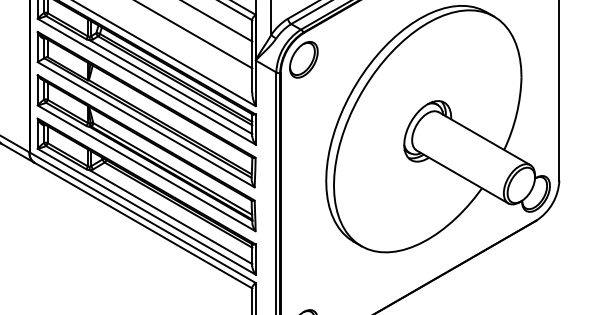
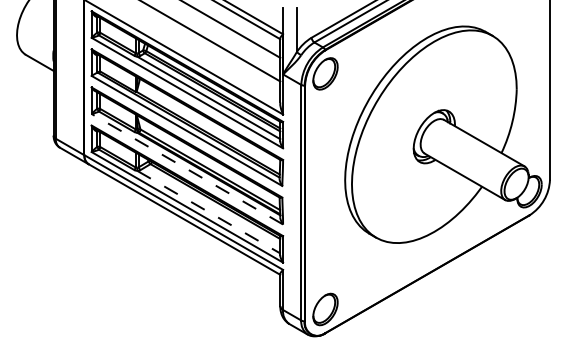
line: (146, 168) -> (187, 169), solid -> dashed
line: (170, 217) -> (208, 212), solid -> dashed

